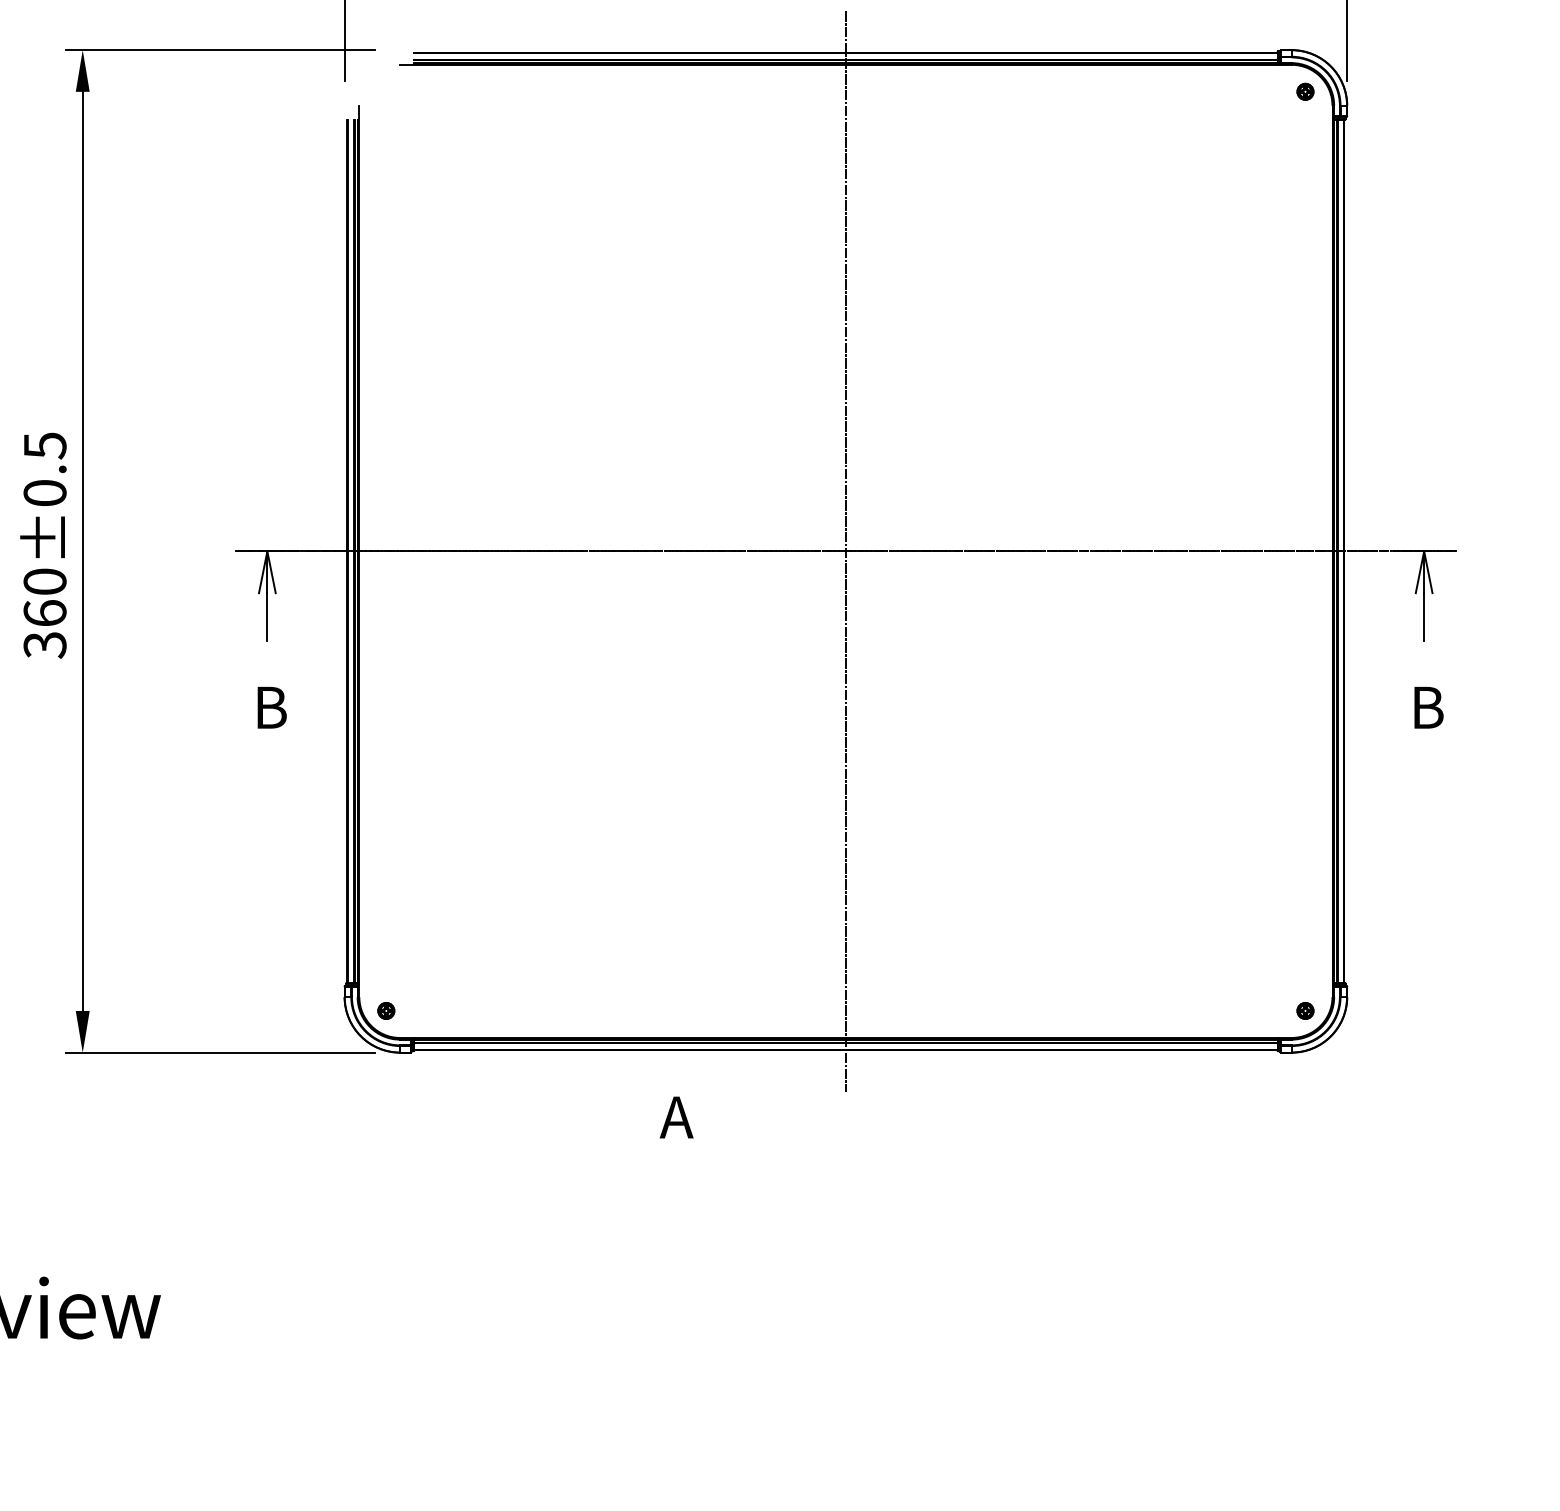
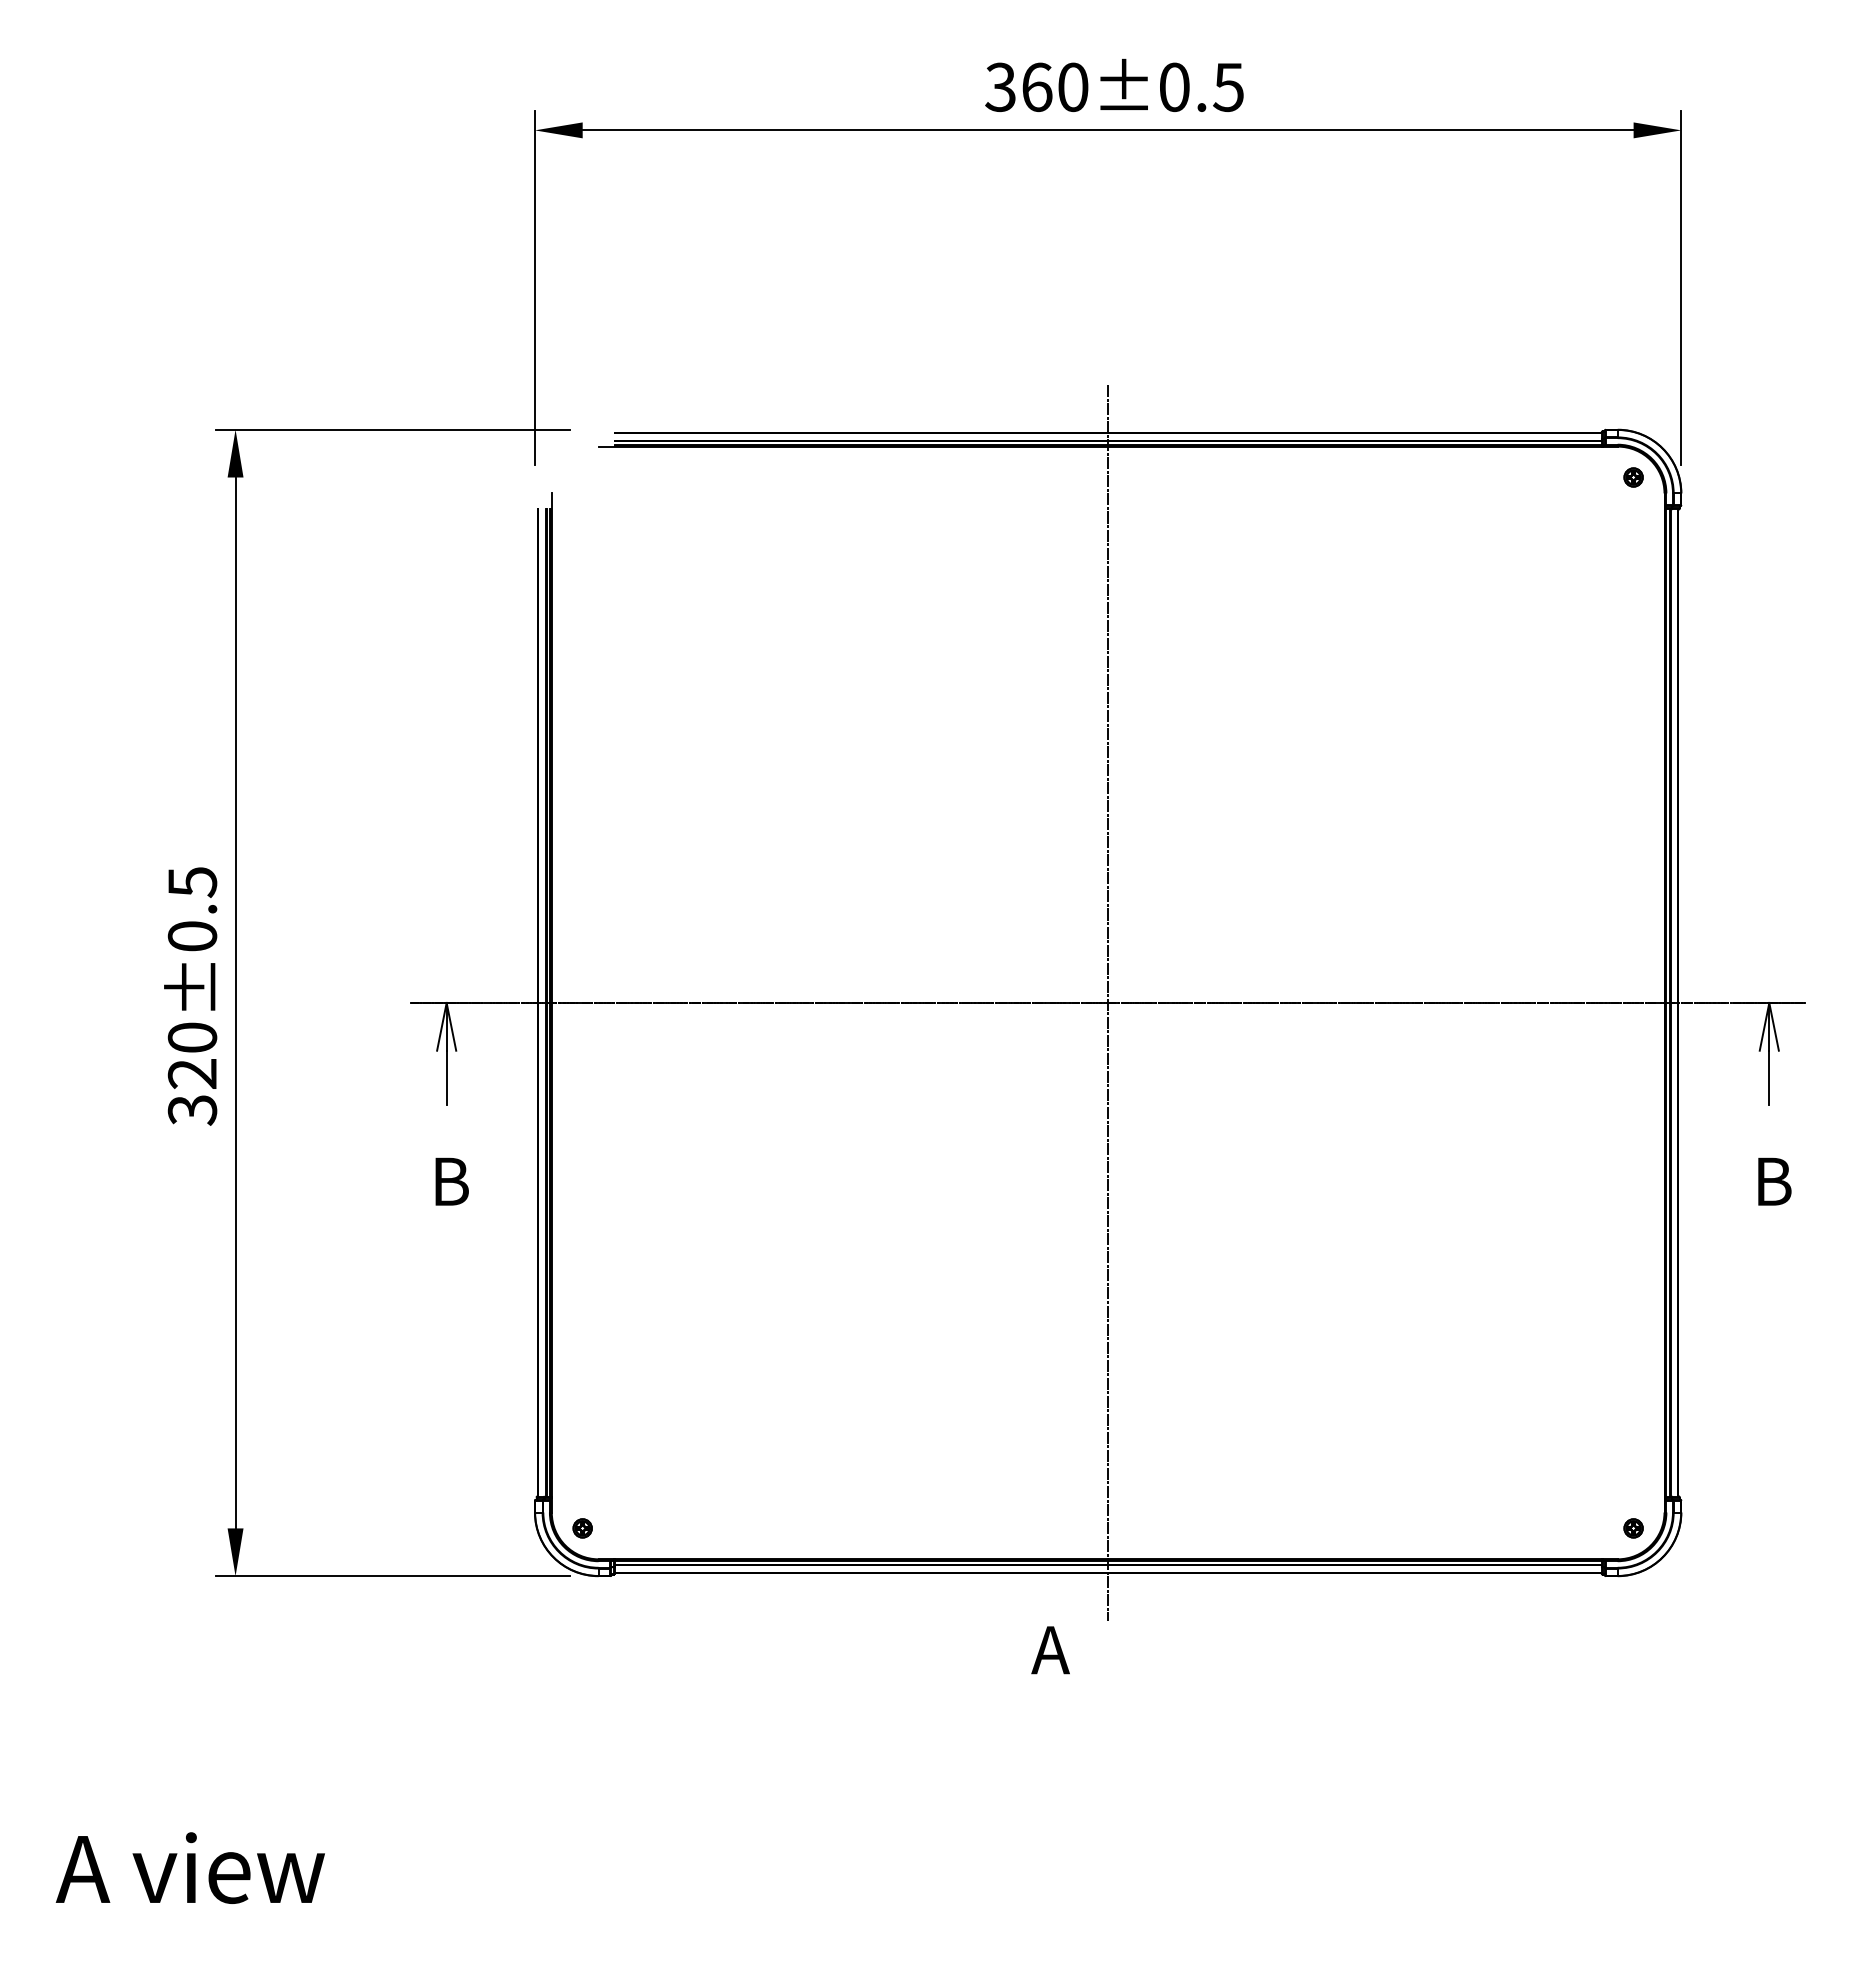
text: (45, 613) -> (192, 1073), 360±0.5 -> 320±0.5
text: (676, 1117) -> (1050, 1650), moved

